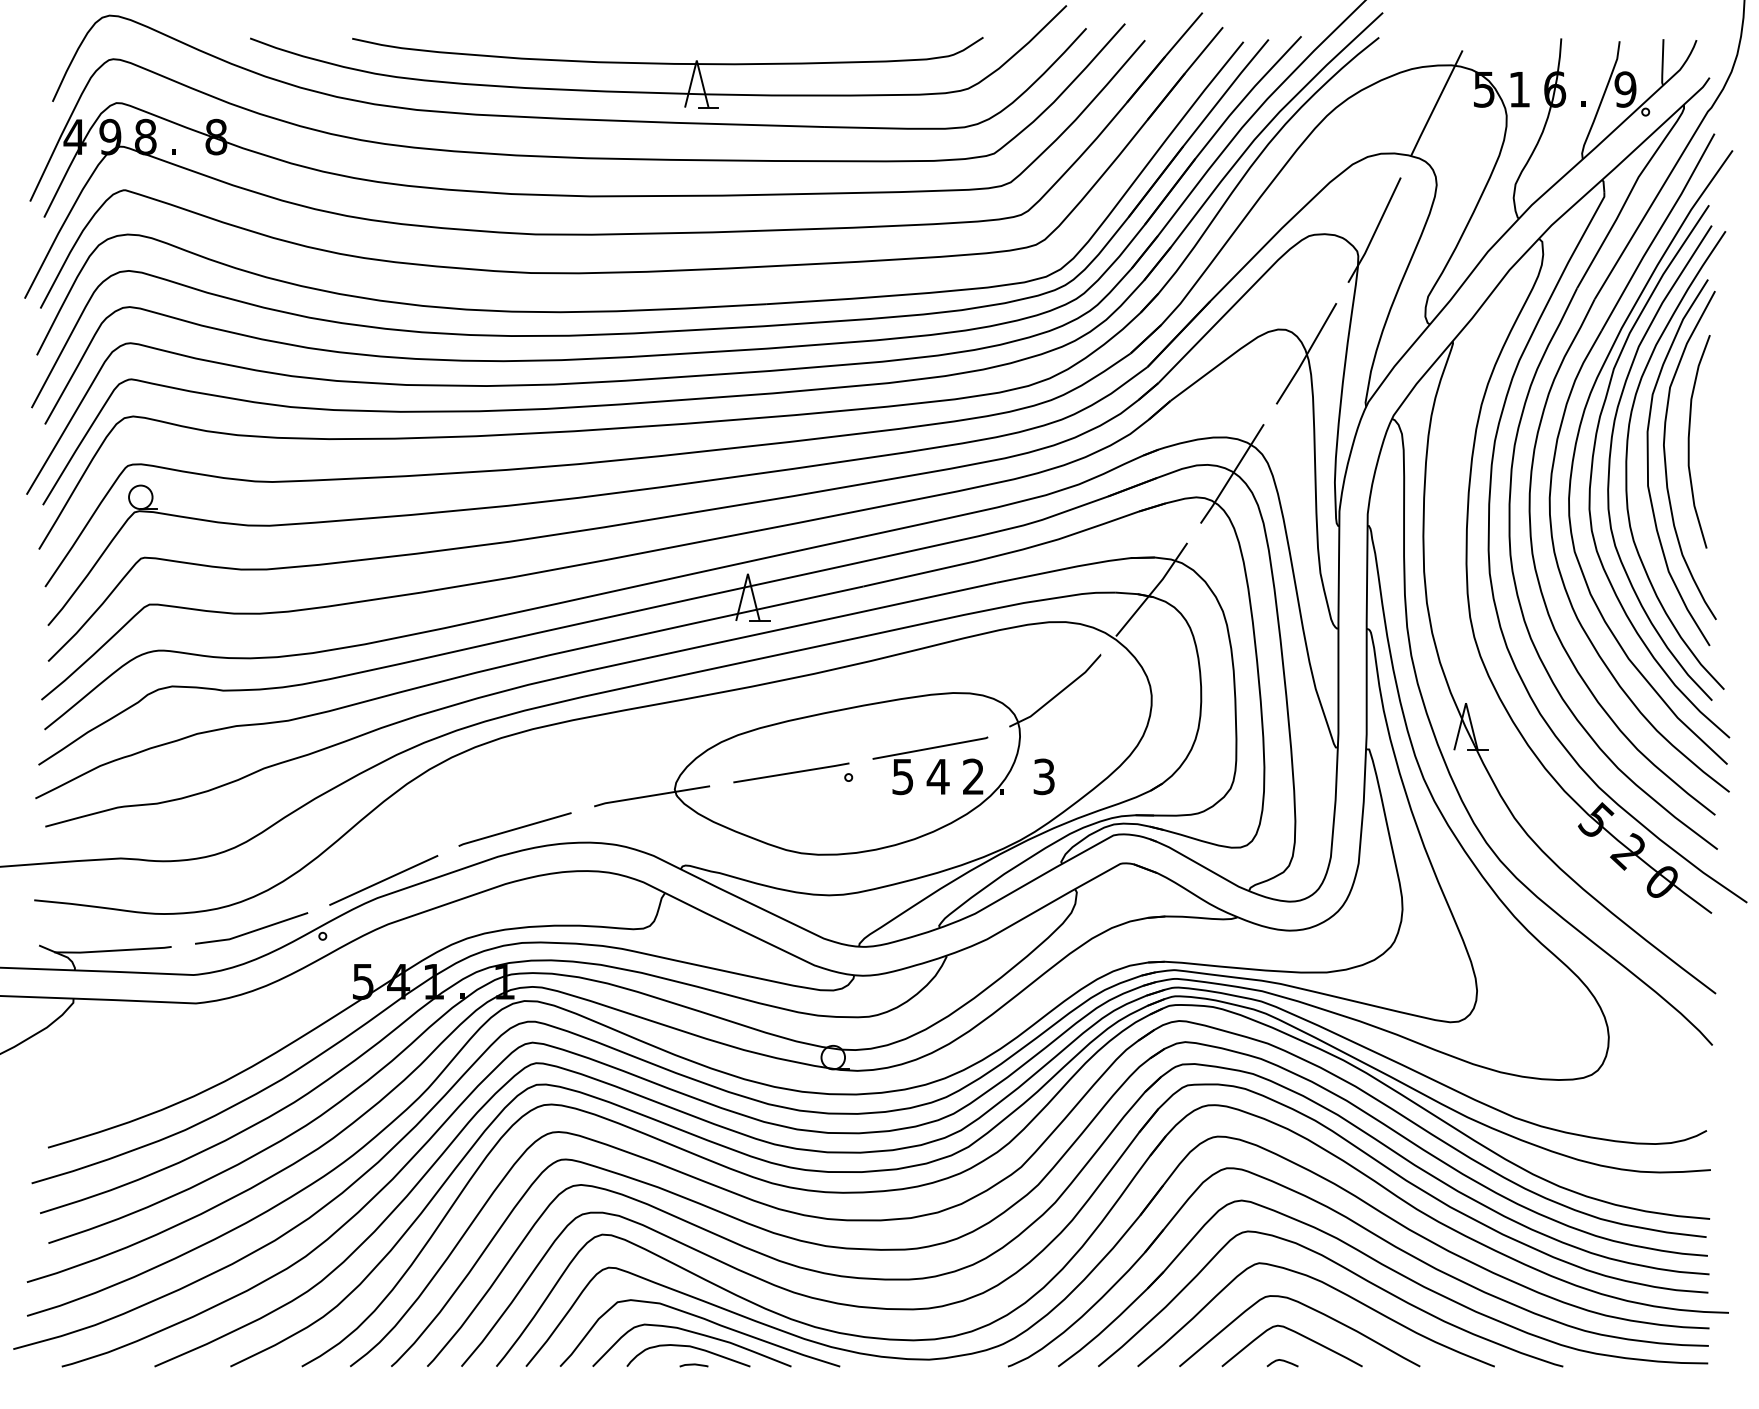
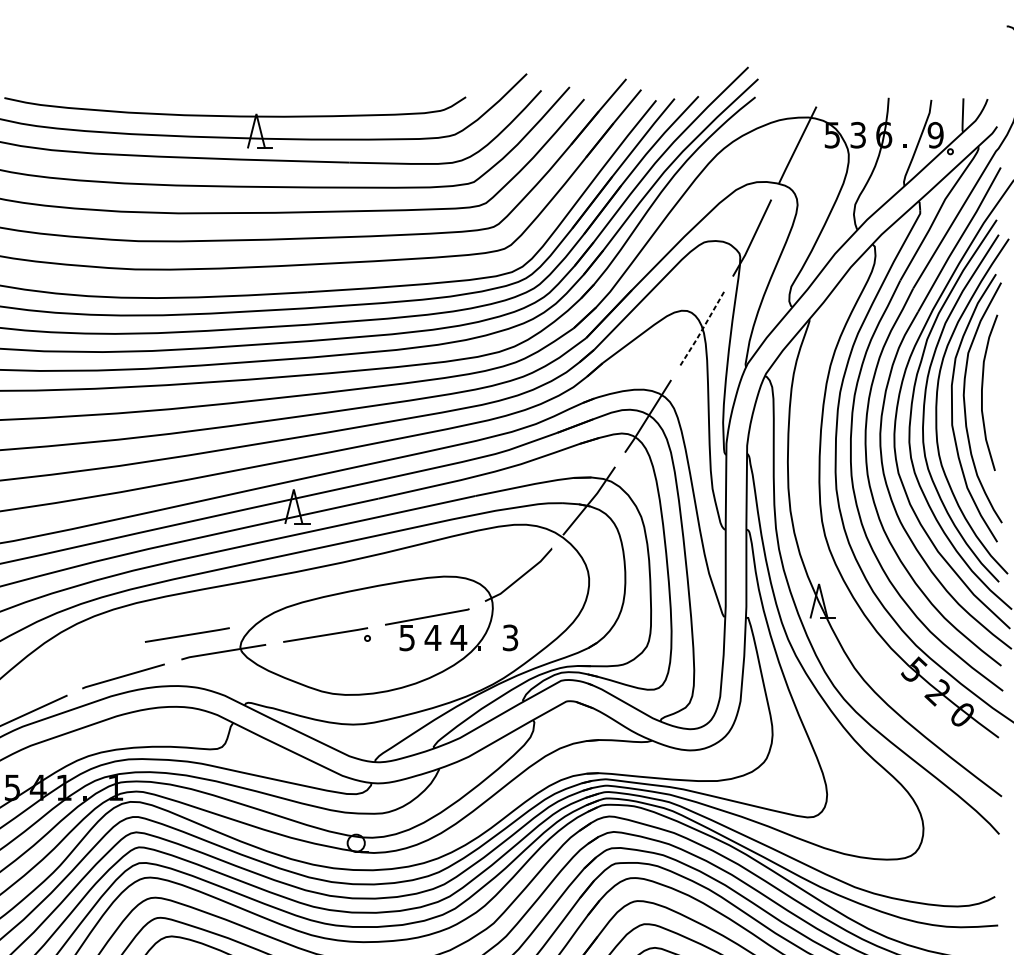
text: (1519, 89) -> (858, 135), 1 -> 3
line: (1306, 354) -> (702, 329), solid -> dashed
line: (602, 772) -> (187, 634), added
text: (973, 776) -> (458, 637), 2 -> 4

